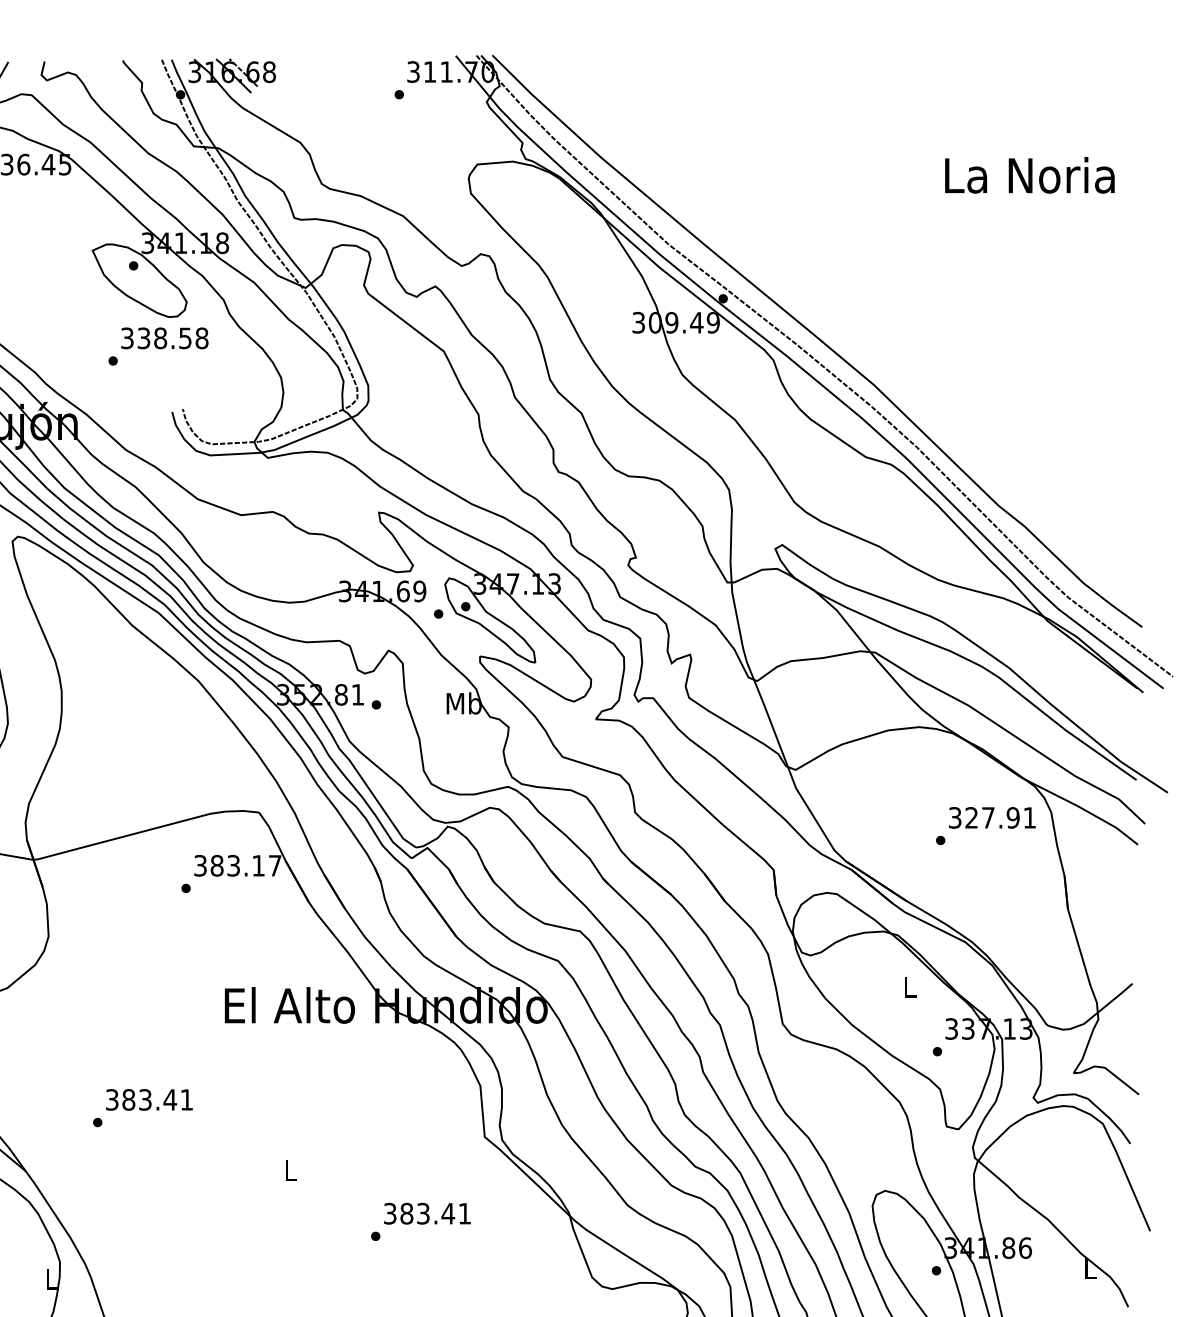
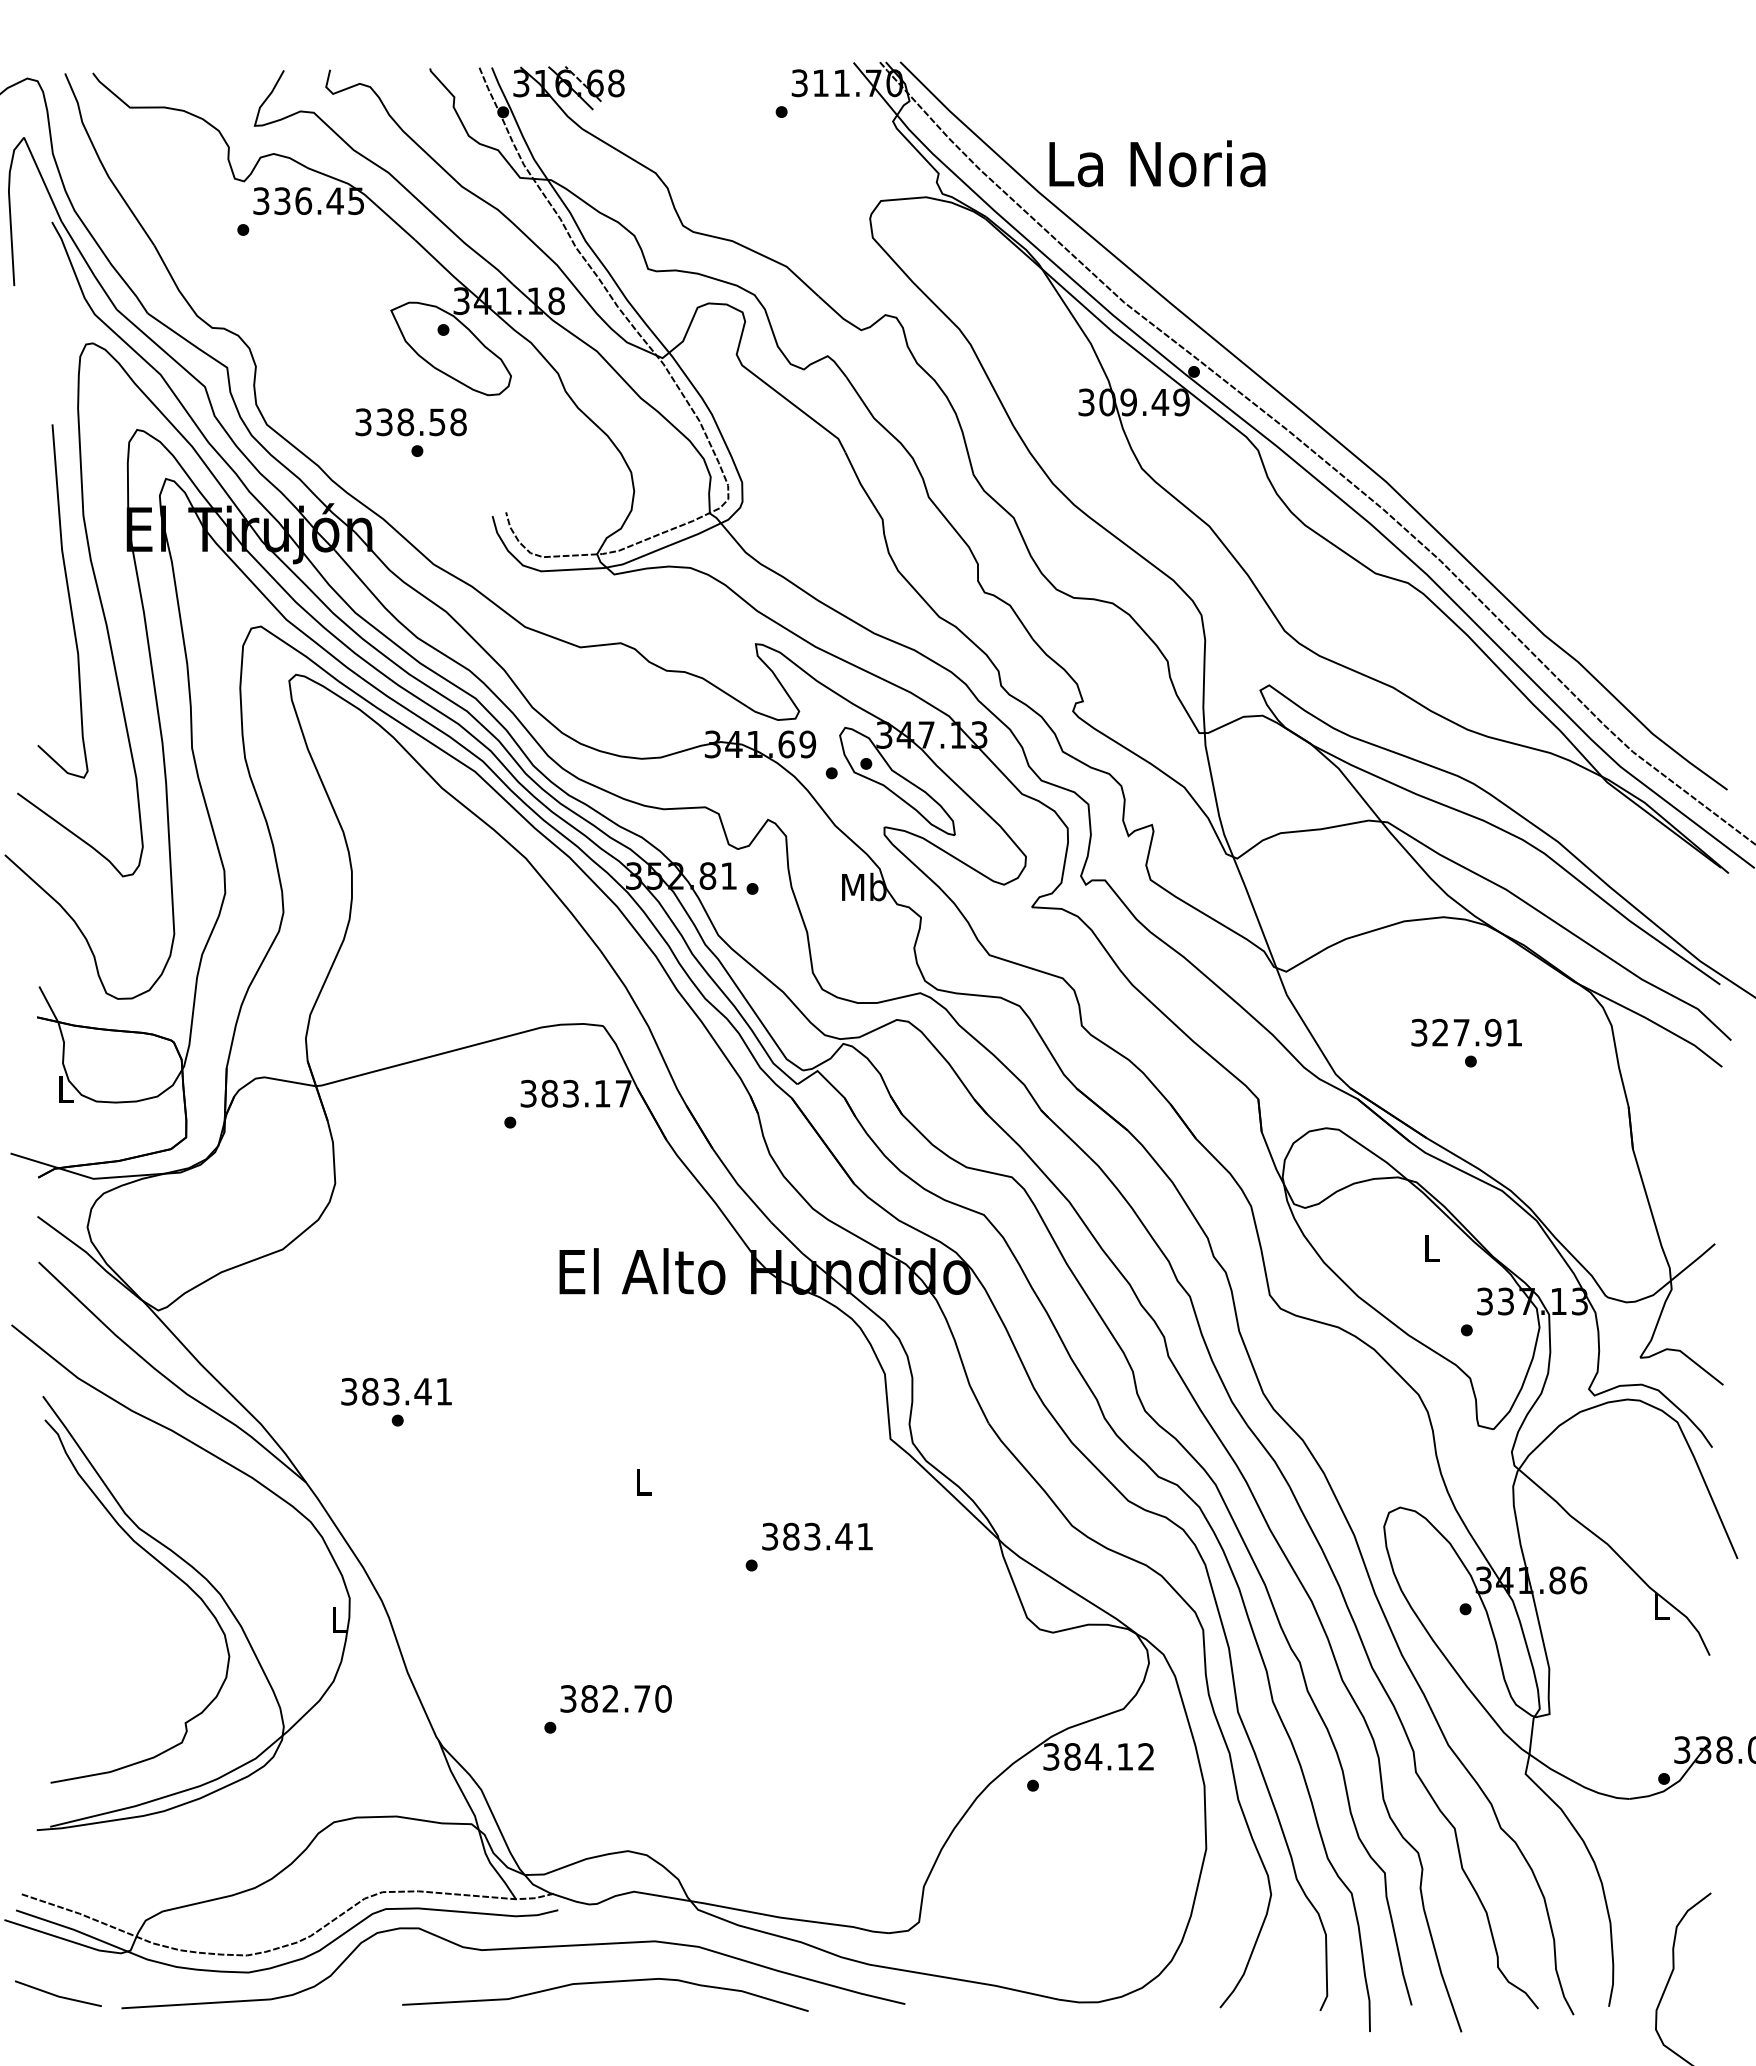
text: (1029, 175) -> (1157, 163), moved
text: (164, 338) -> (410, 422), moved
text: (992, 817) -> (1466, 1032), moved
text: (149, 1099) -> (396, 1391), moved

